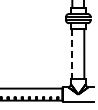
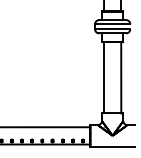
line: (72, 54) -> (104, 78), dashed -> solid

